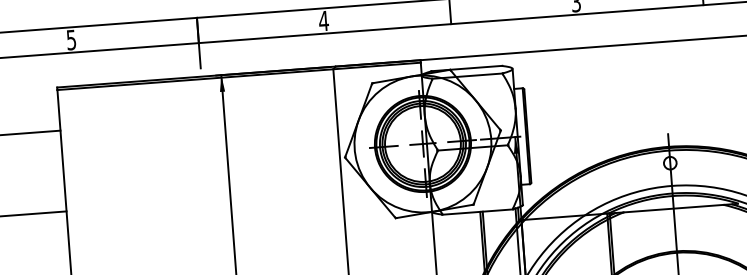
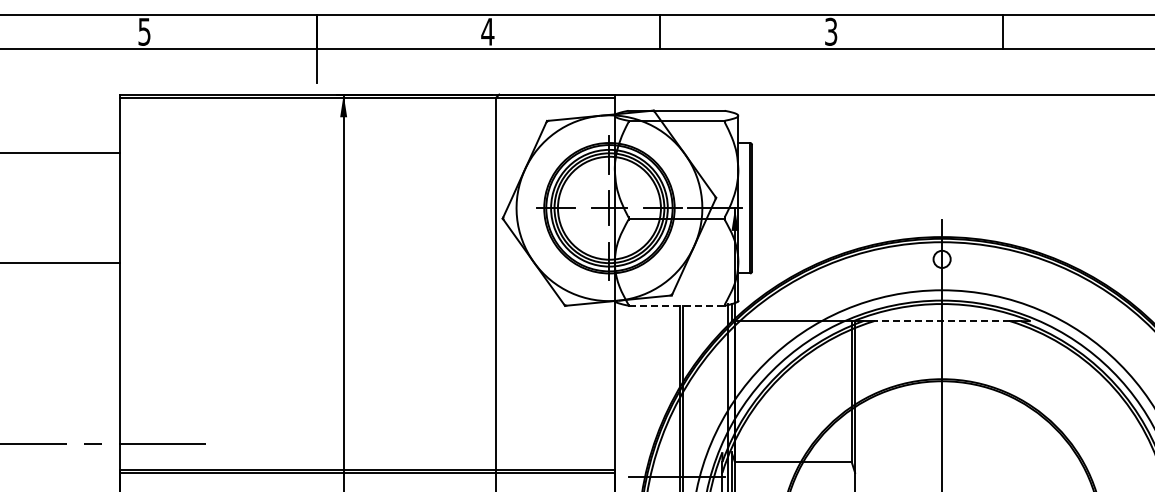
line: (673, 208) -> (941, 321), solid -> dashed
line: (478, 211) -> (677, 305), solid -> dashed

